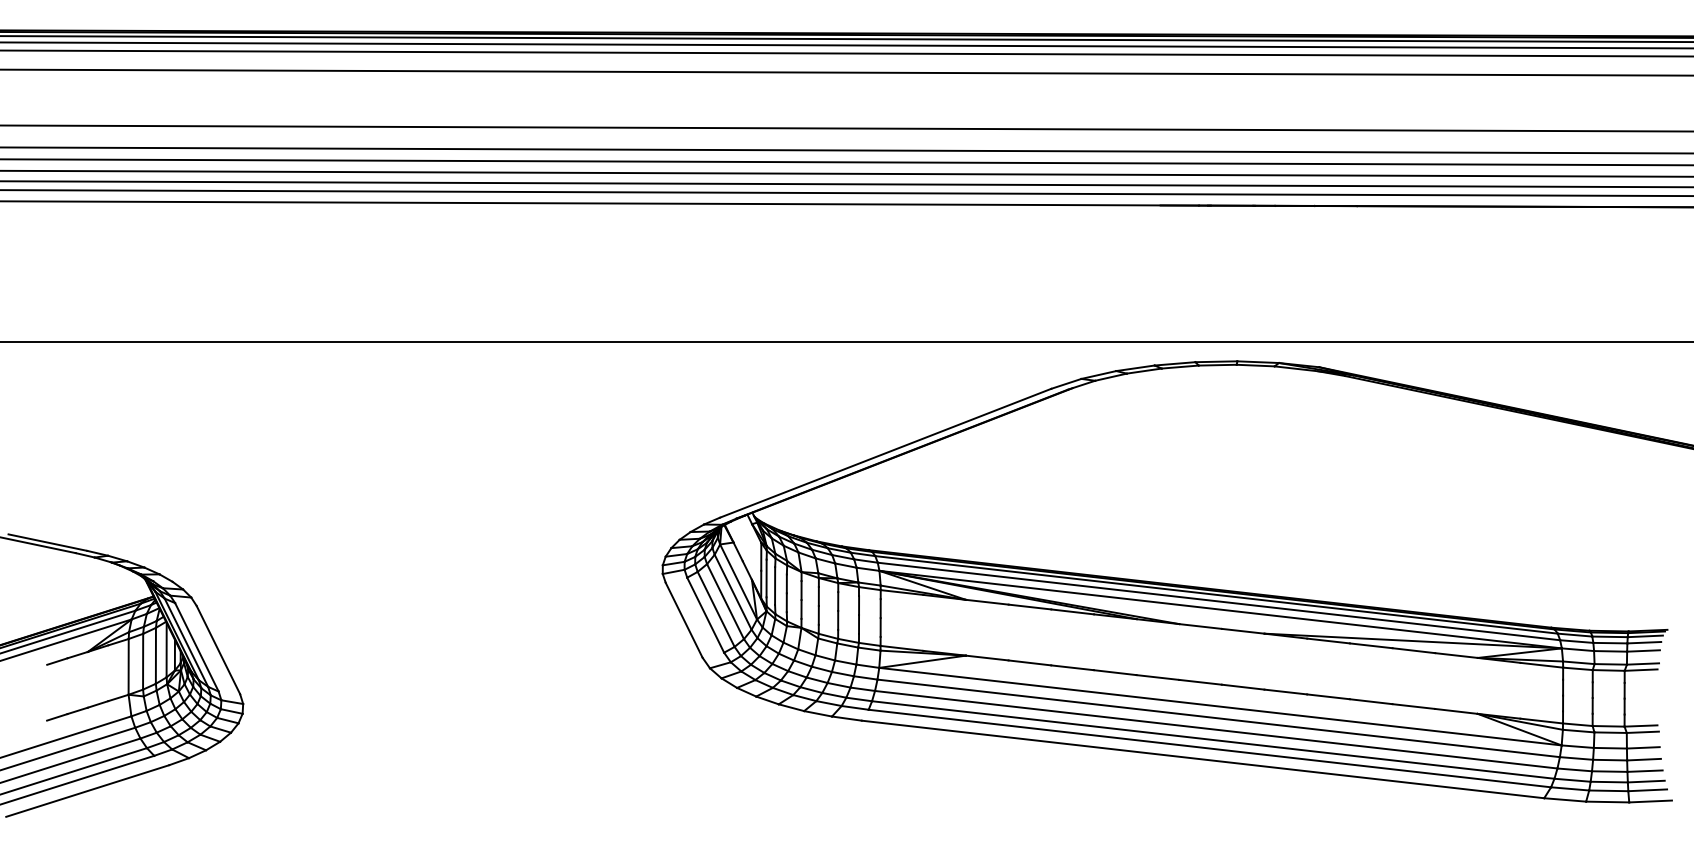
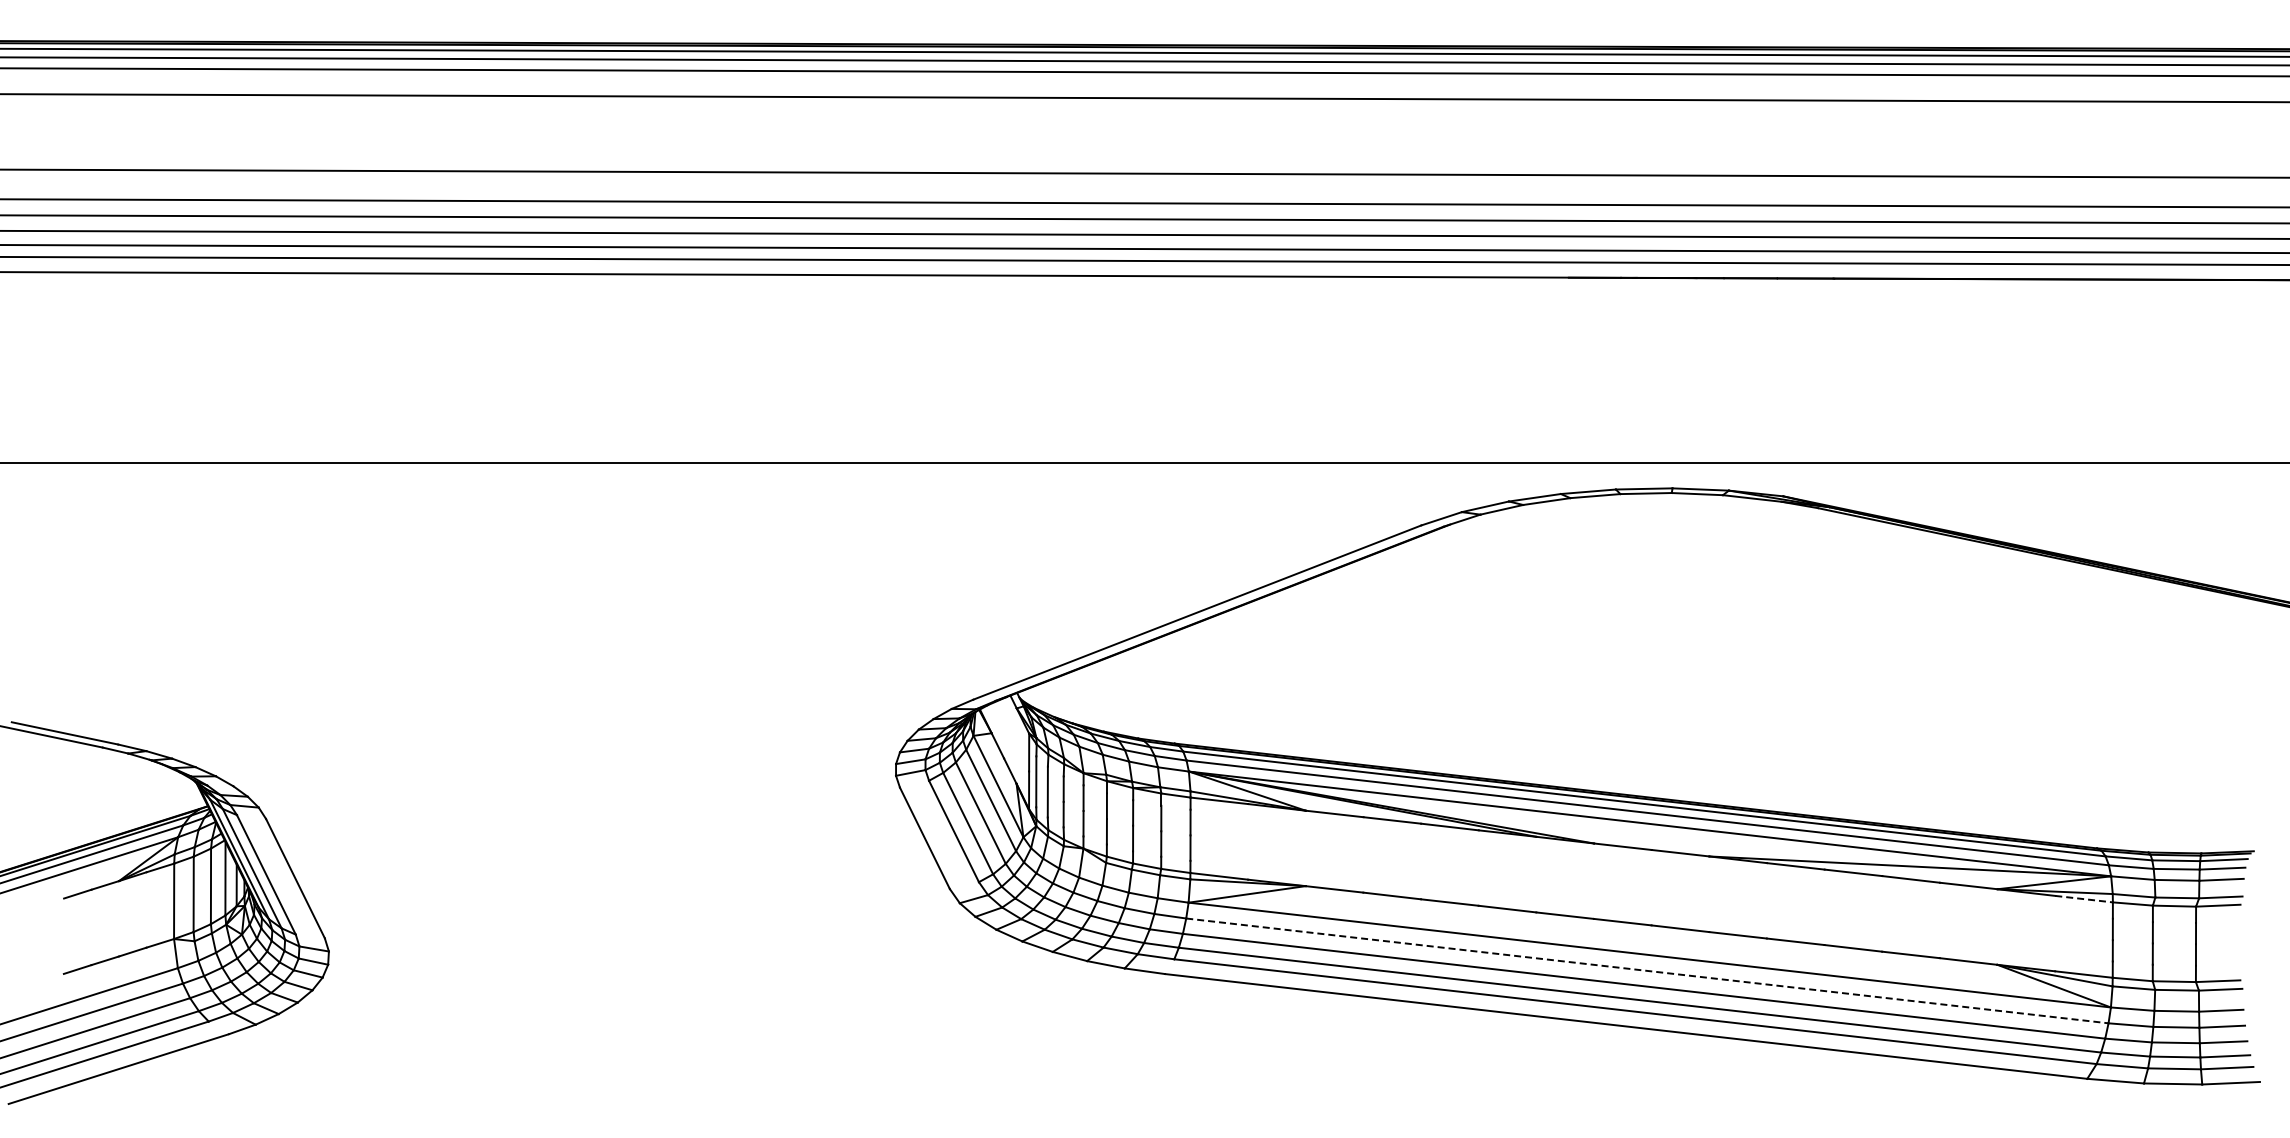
line: (1542, 665) -> (2084, 899), solid -> dashed
line: (1218, 718) -> (1647, 970), solid -> dashed

